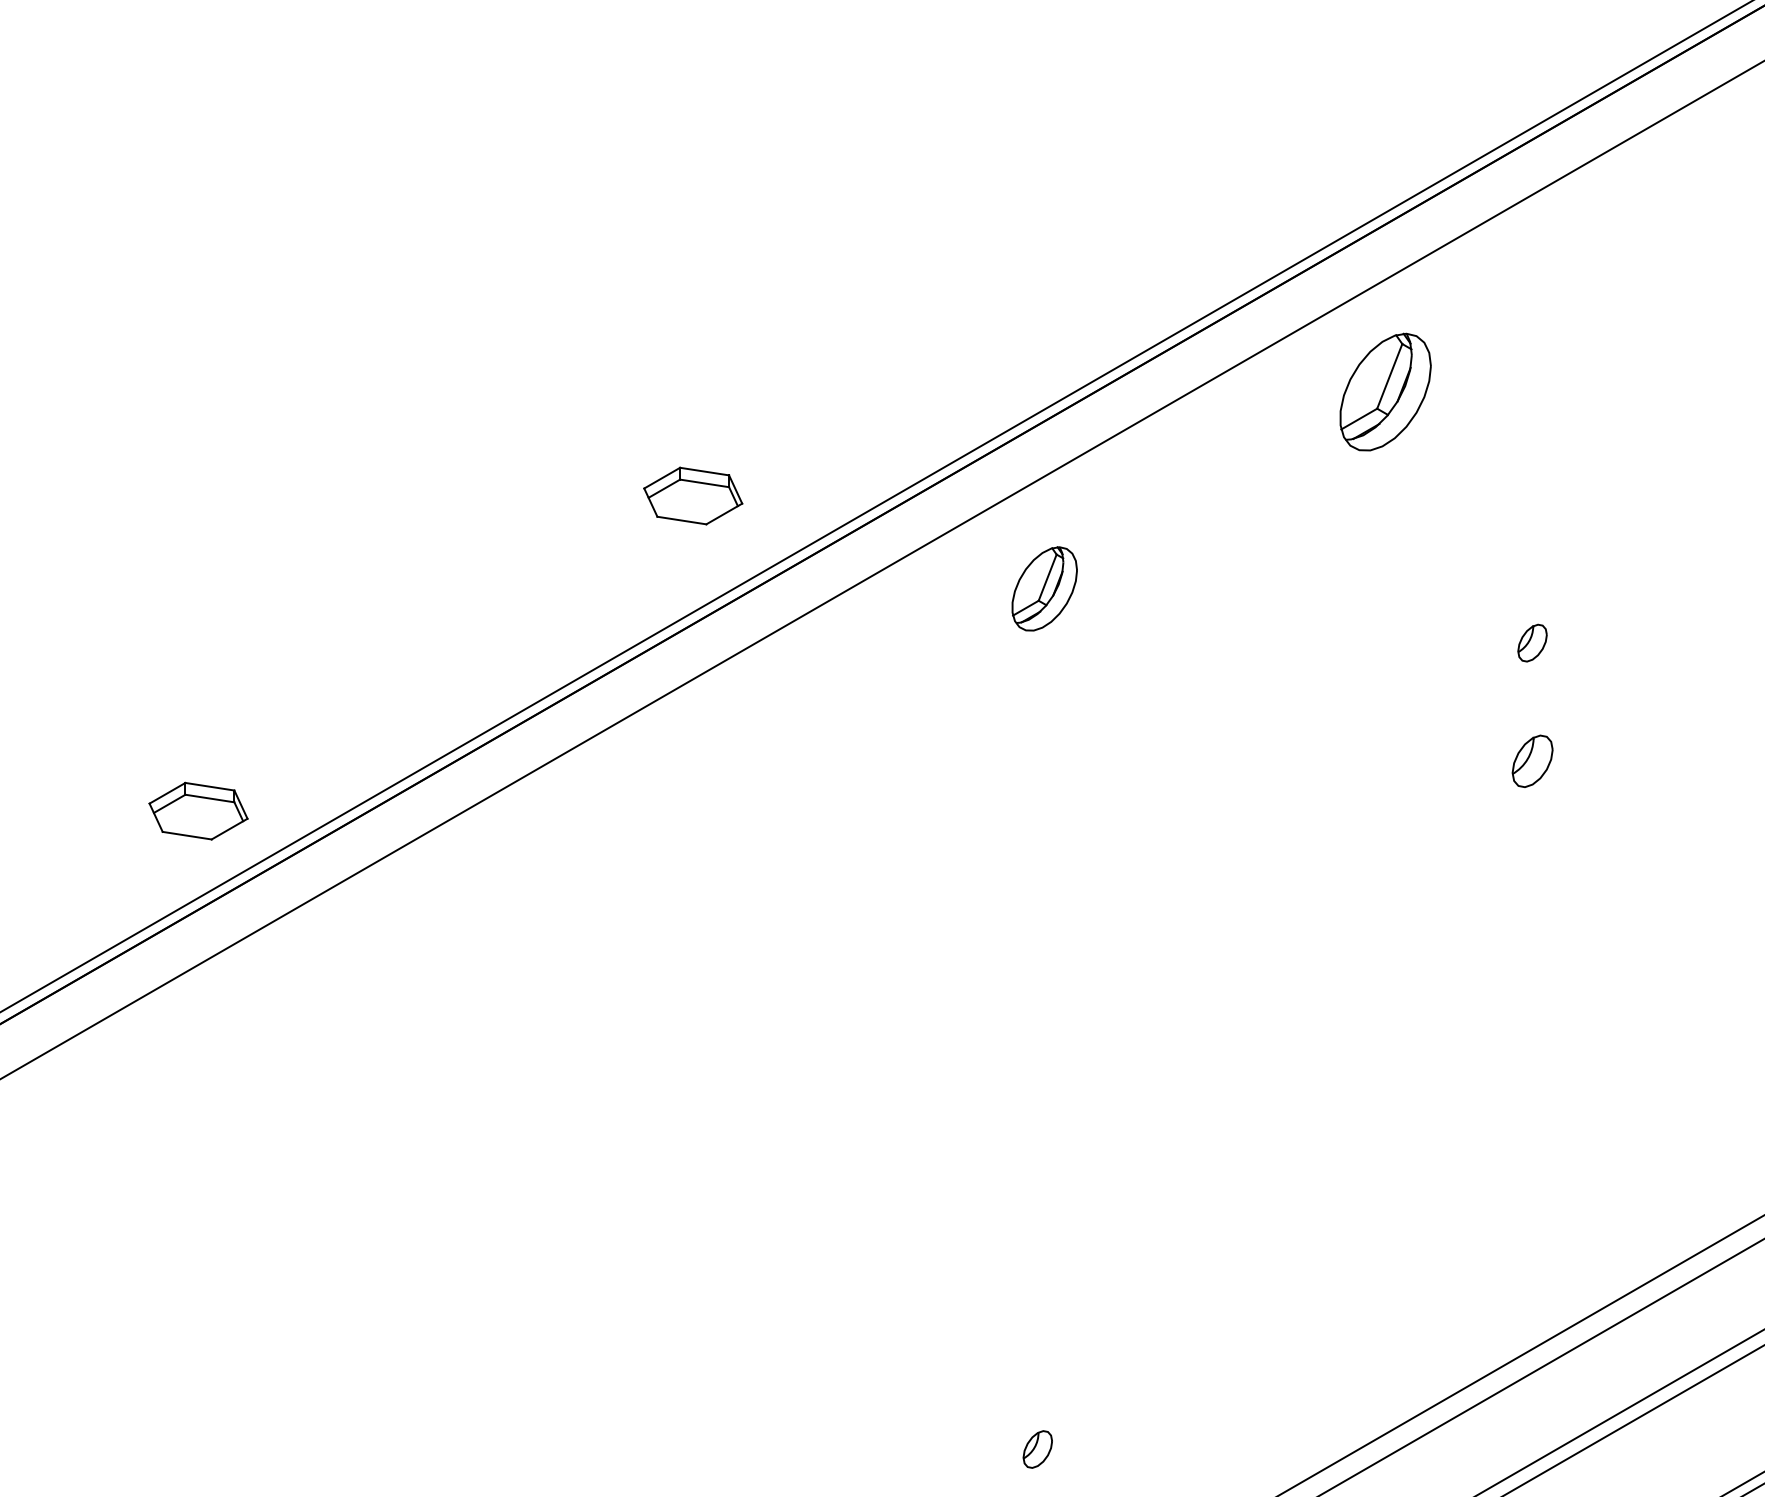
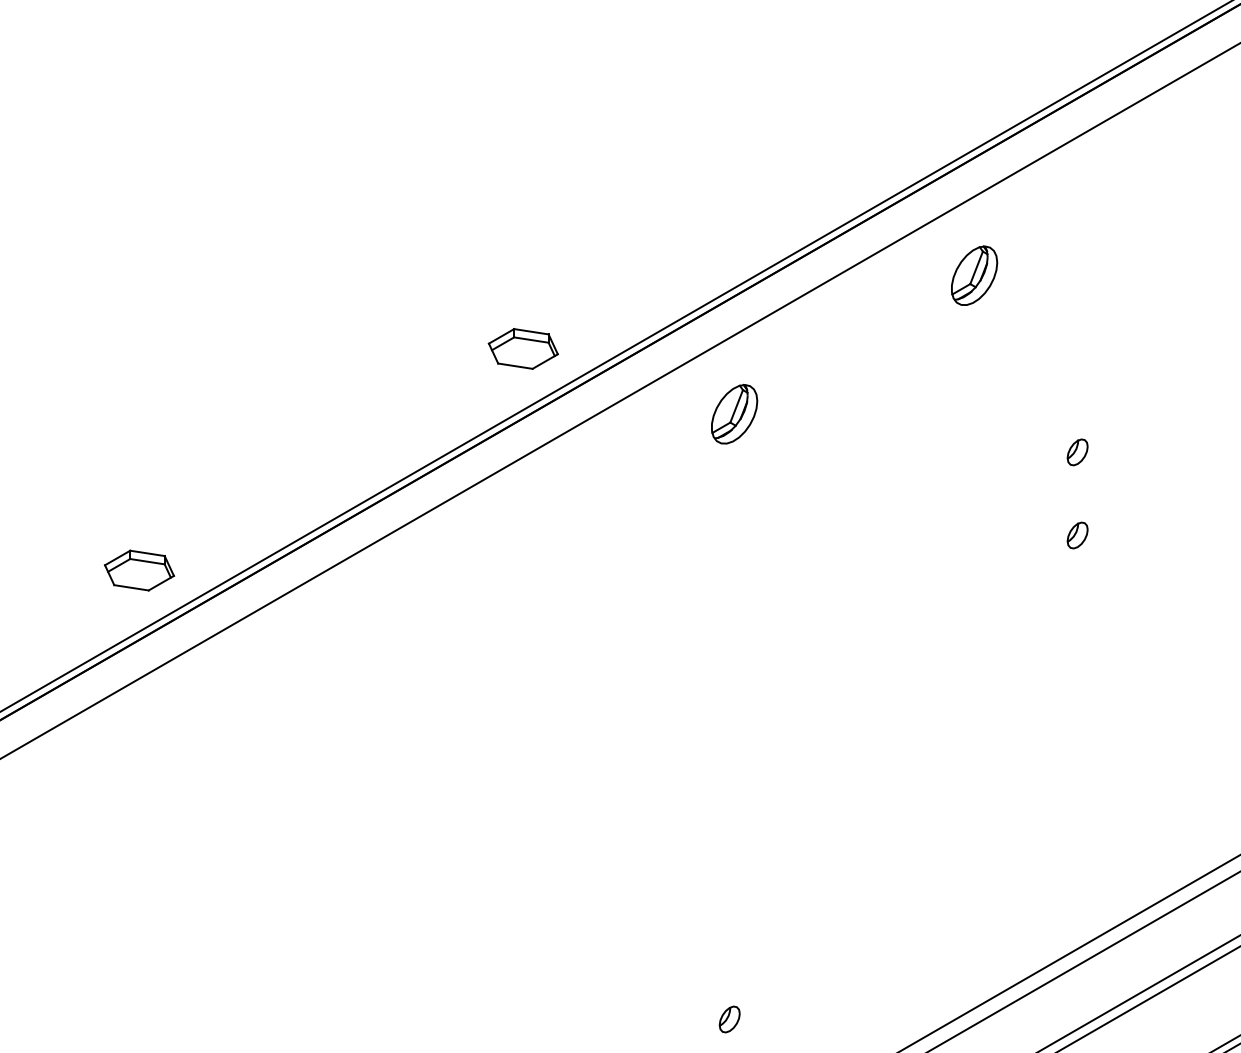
part: (1385, 391) -> (974, 275), size x0.71
part: (691, 495) -> (522, 348), moved
part: (1532, 761) -> (1077, 535), size x0.71

